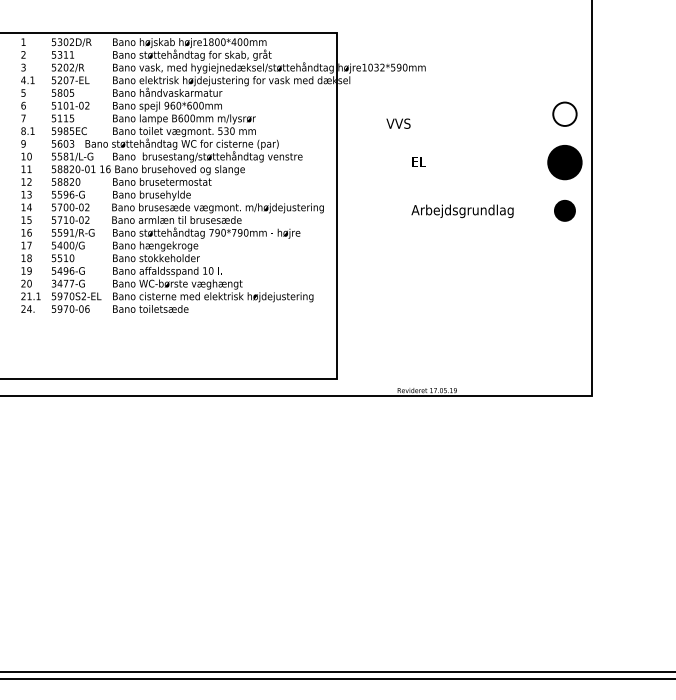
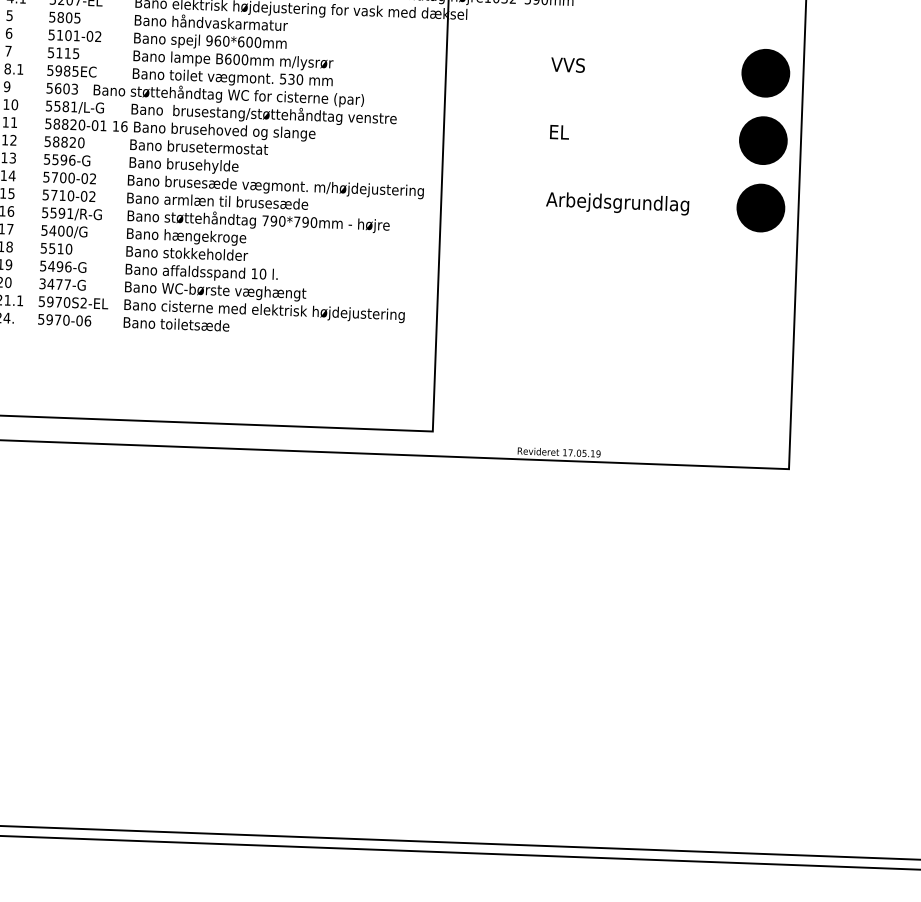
part: (564, 113) -> (765, 71), size x1.43
text: (398, 123) -> (568, 64), moved
part: (564, 210) -> (760, 207), size x1.67

